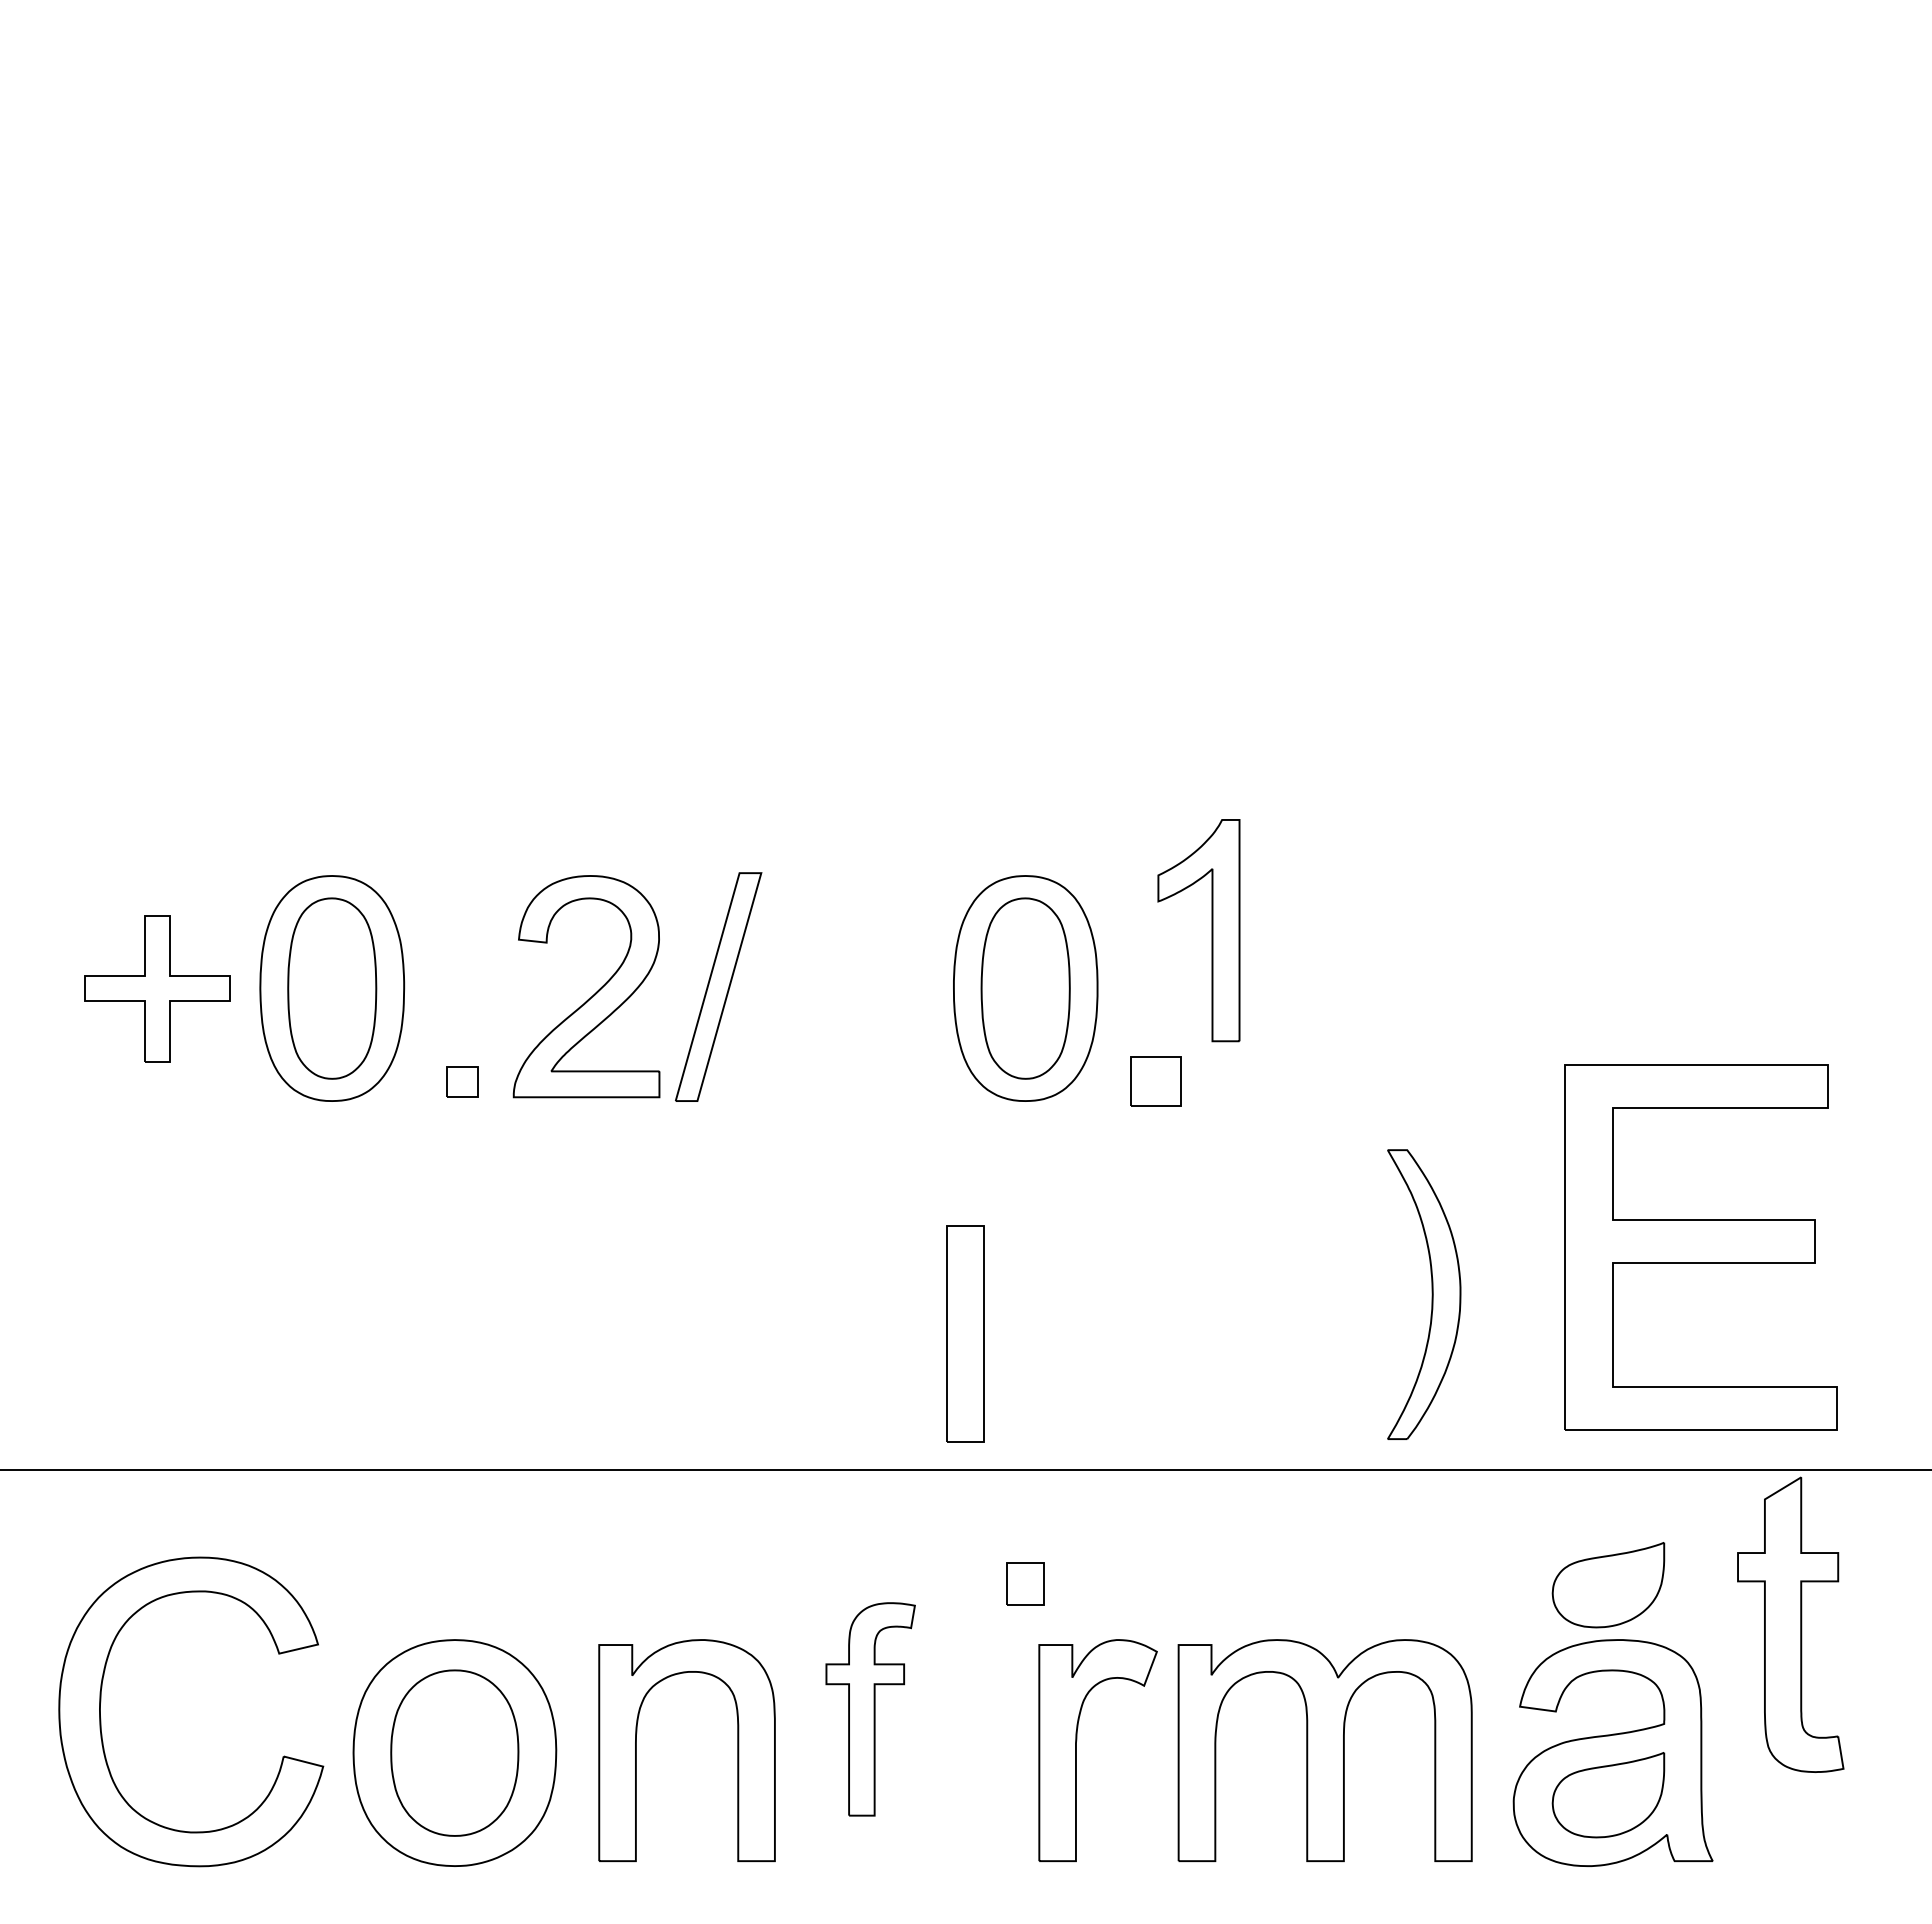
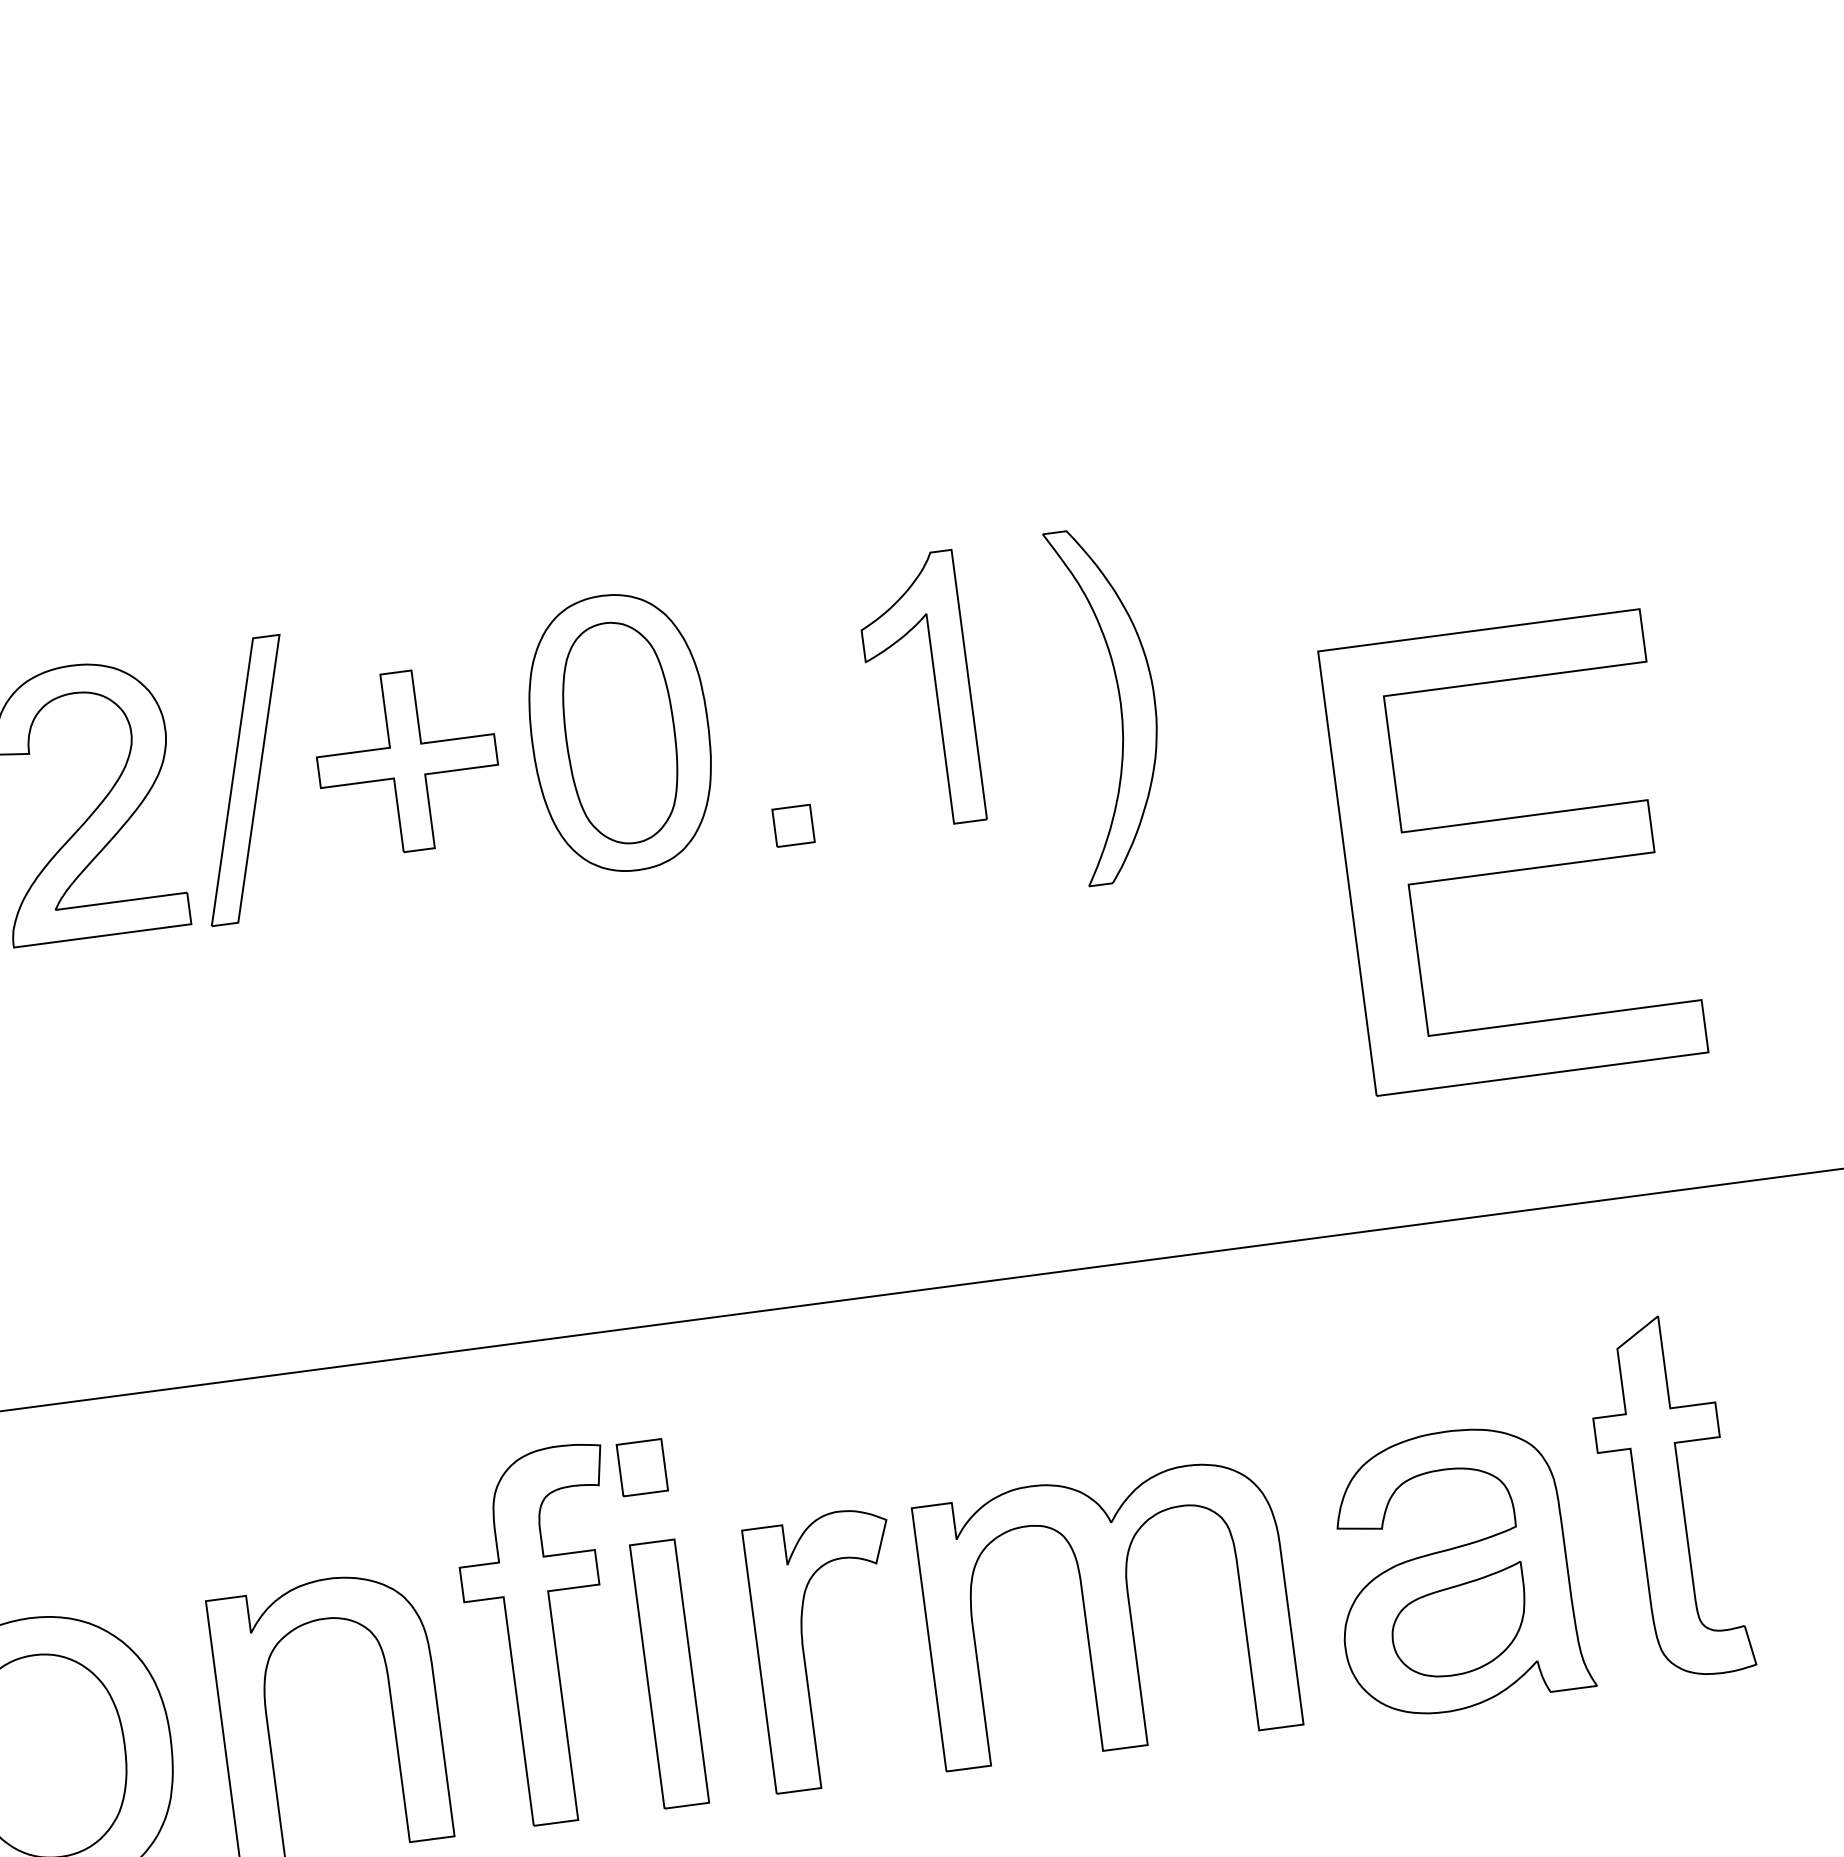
part: (1211, 930) -> (935, 688), moved
part: (850, 988) -> (406, 761), added
part: (1155, 1081) -> (793, 825), size x0.62
part: (1700, 1247) -> (1513, 852), moved
part: (1431, 1294) -> (1119, 703), moved
part: (965, 1333) -> (669, 1673), moved
part: (1025, 1583) -> (642, 1467), moved
part: (1608, 1585) -> (1425, 1366), removed
part: (1790, 1624) -> (1668, 1497), moved
part: (870, 1709) -> (546, 1636), size x1.43

